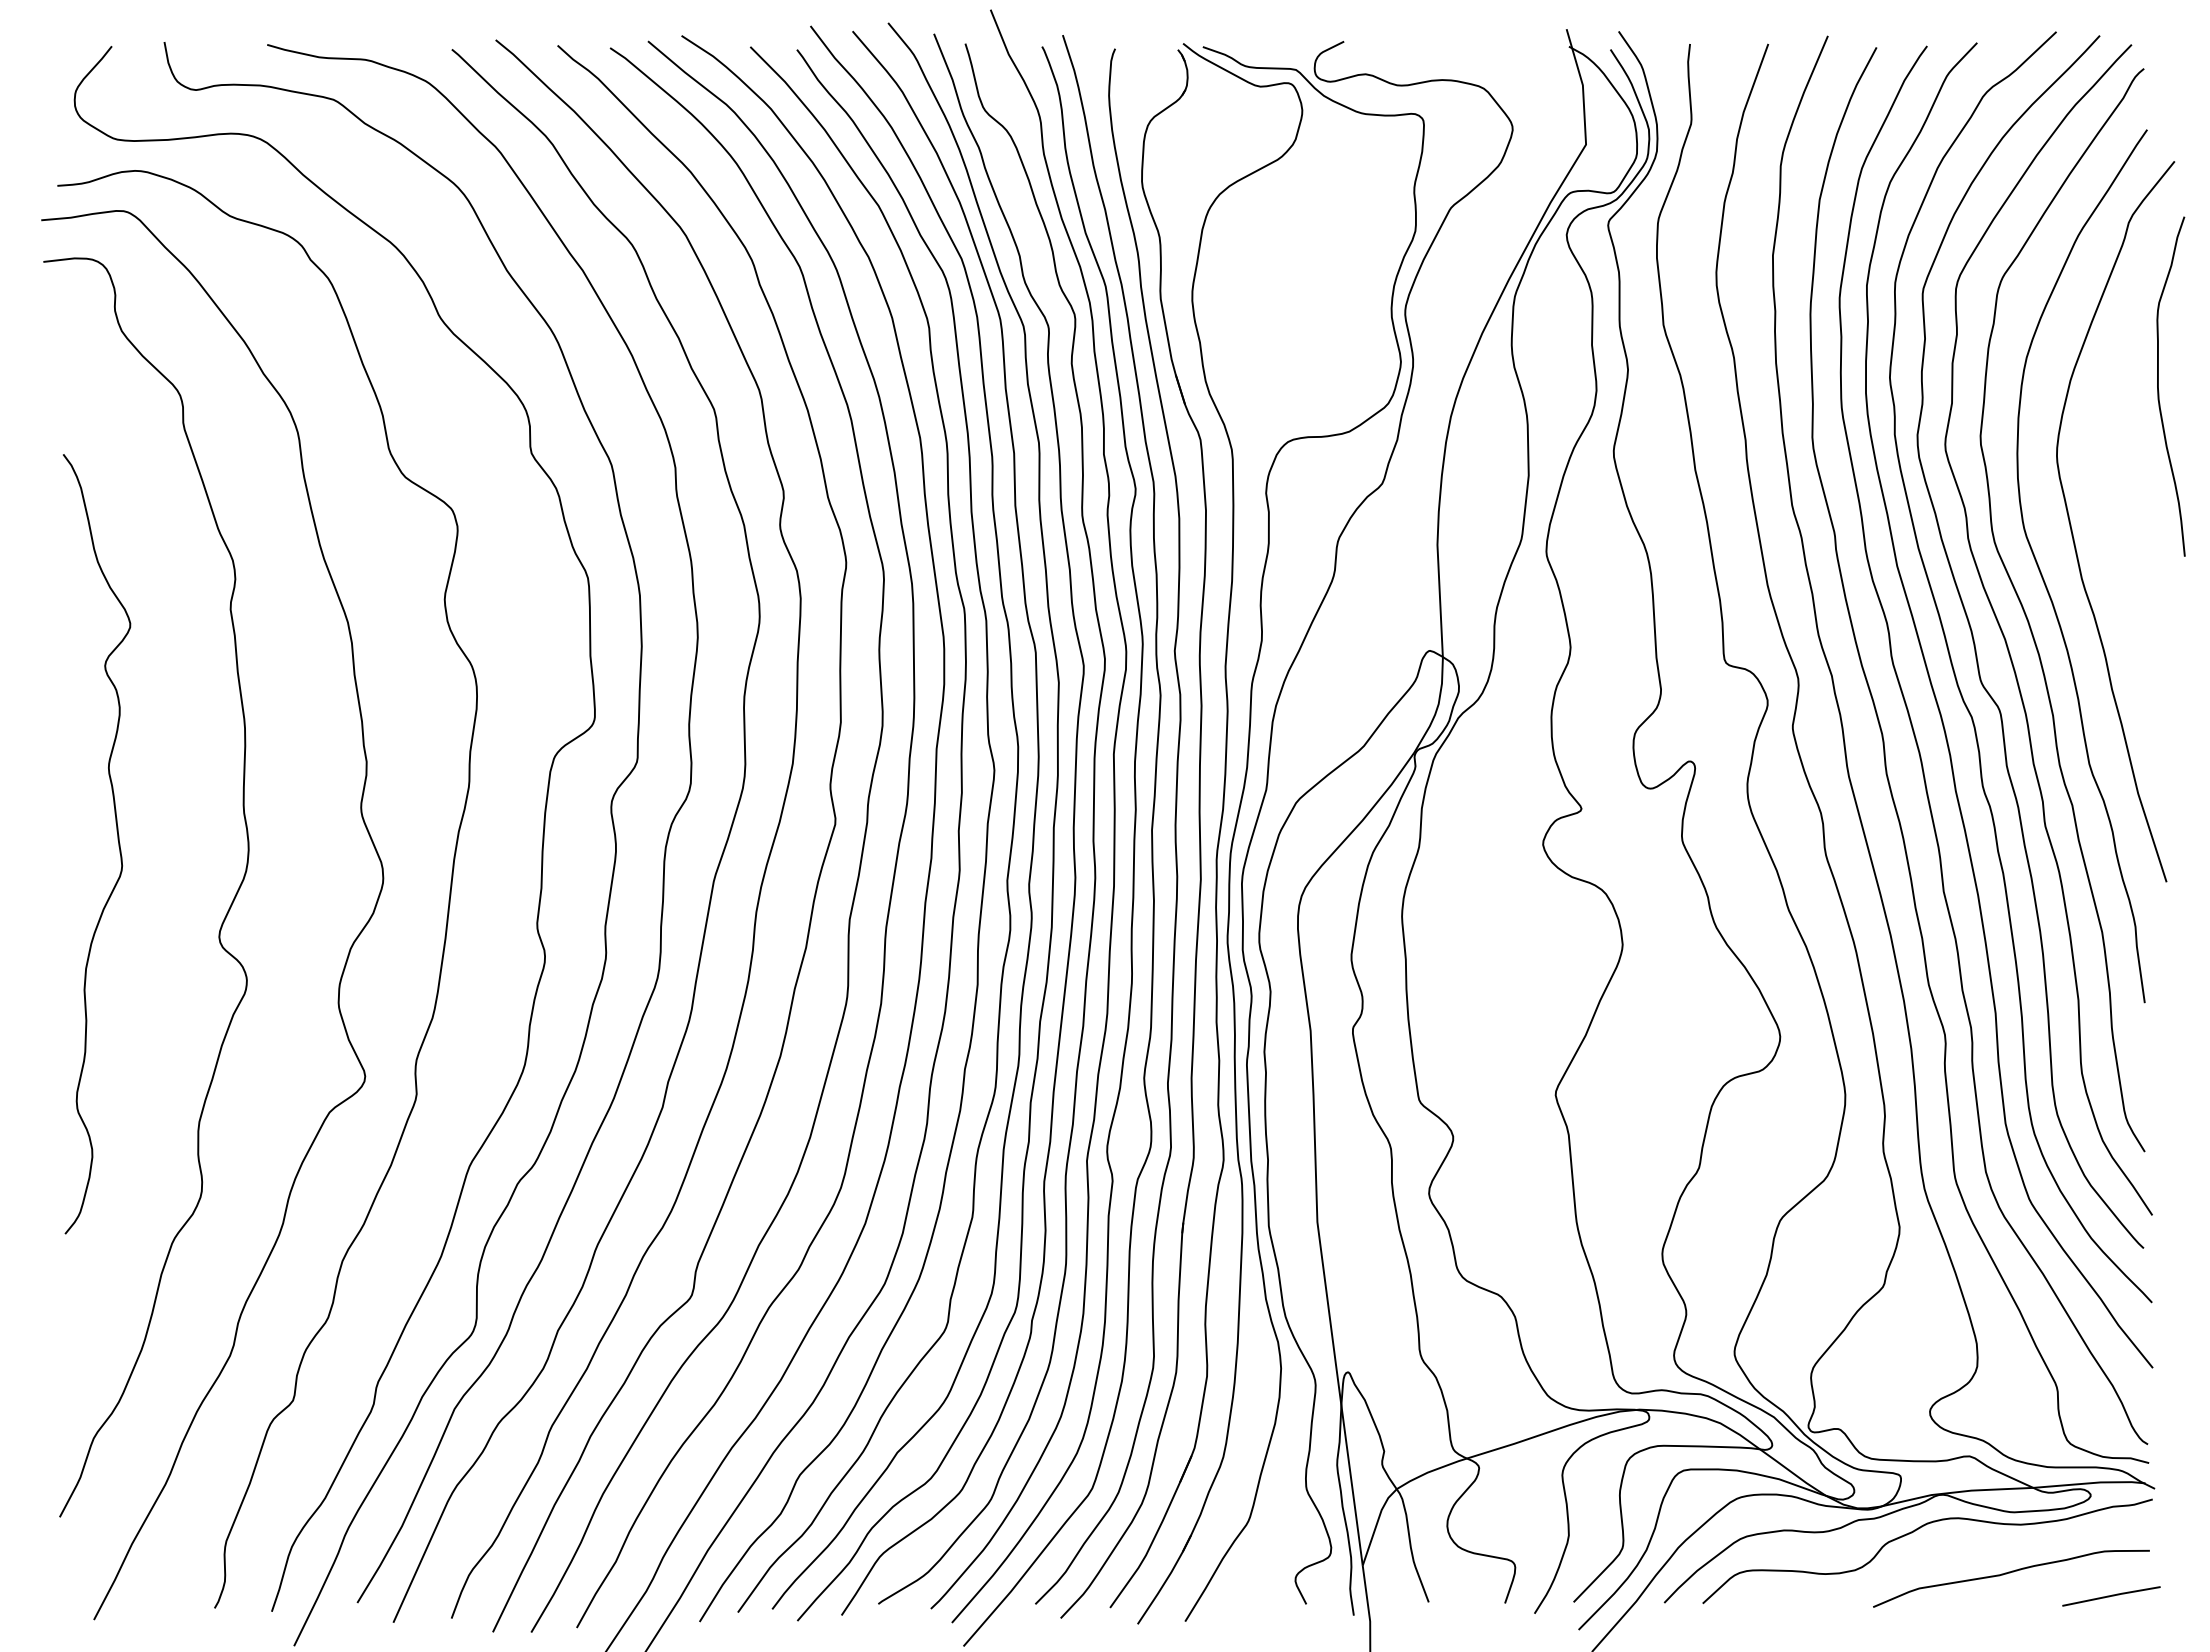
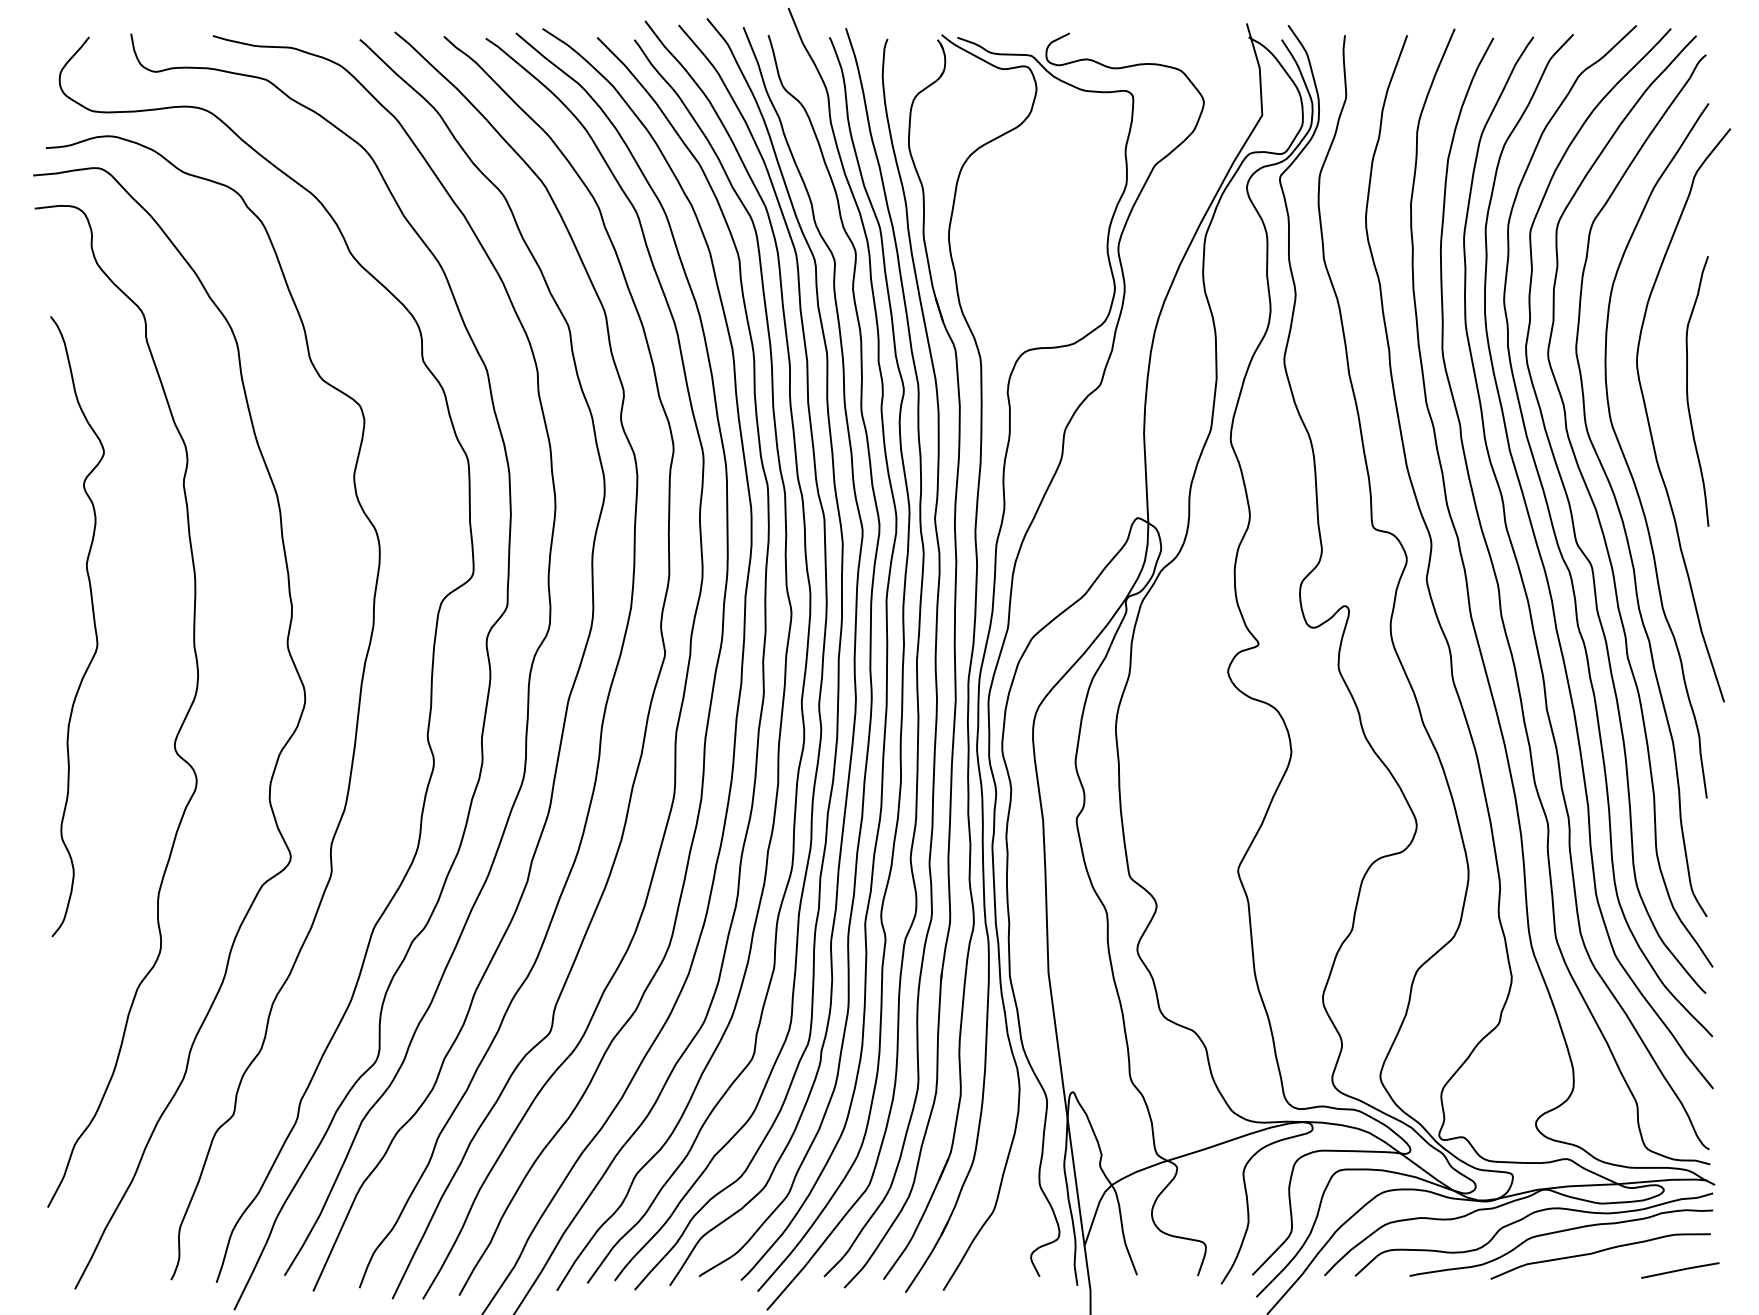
curve: (2158, 386) -> (1687, 391), moved
curve: (117, 840) -> (93, 623), moved
curve: (1960, 1548) -> (1560, 1232), added

